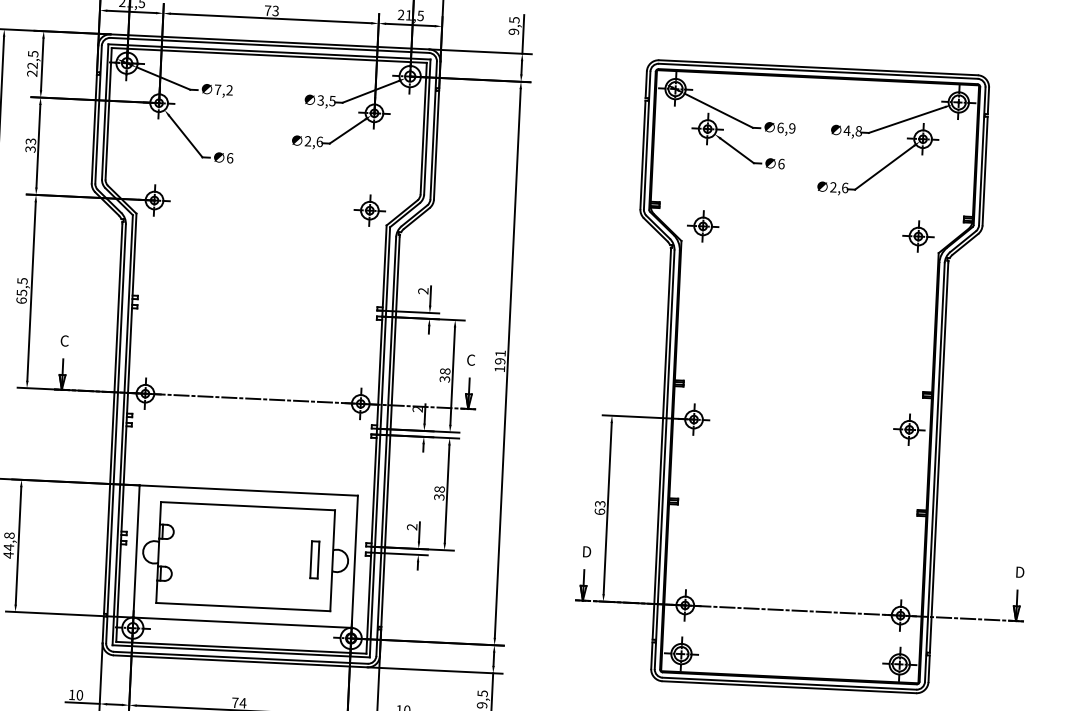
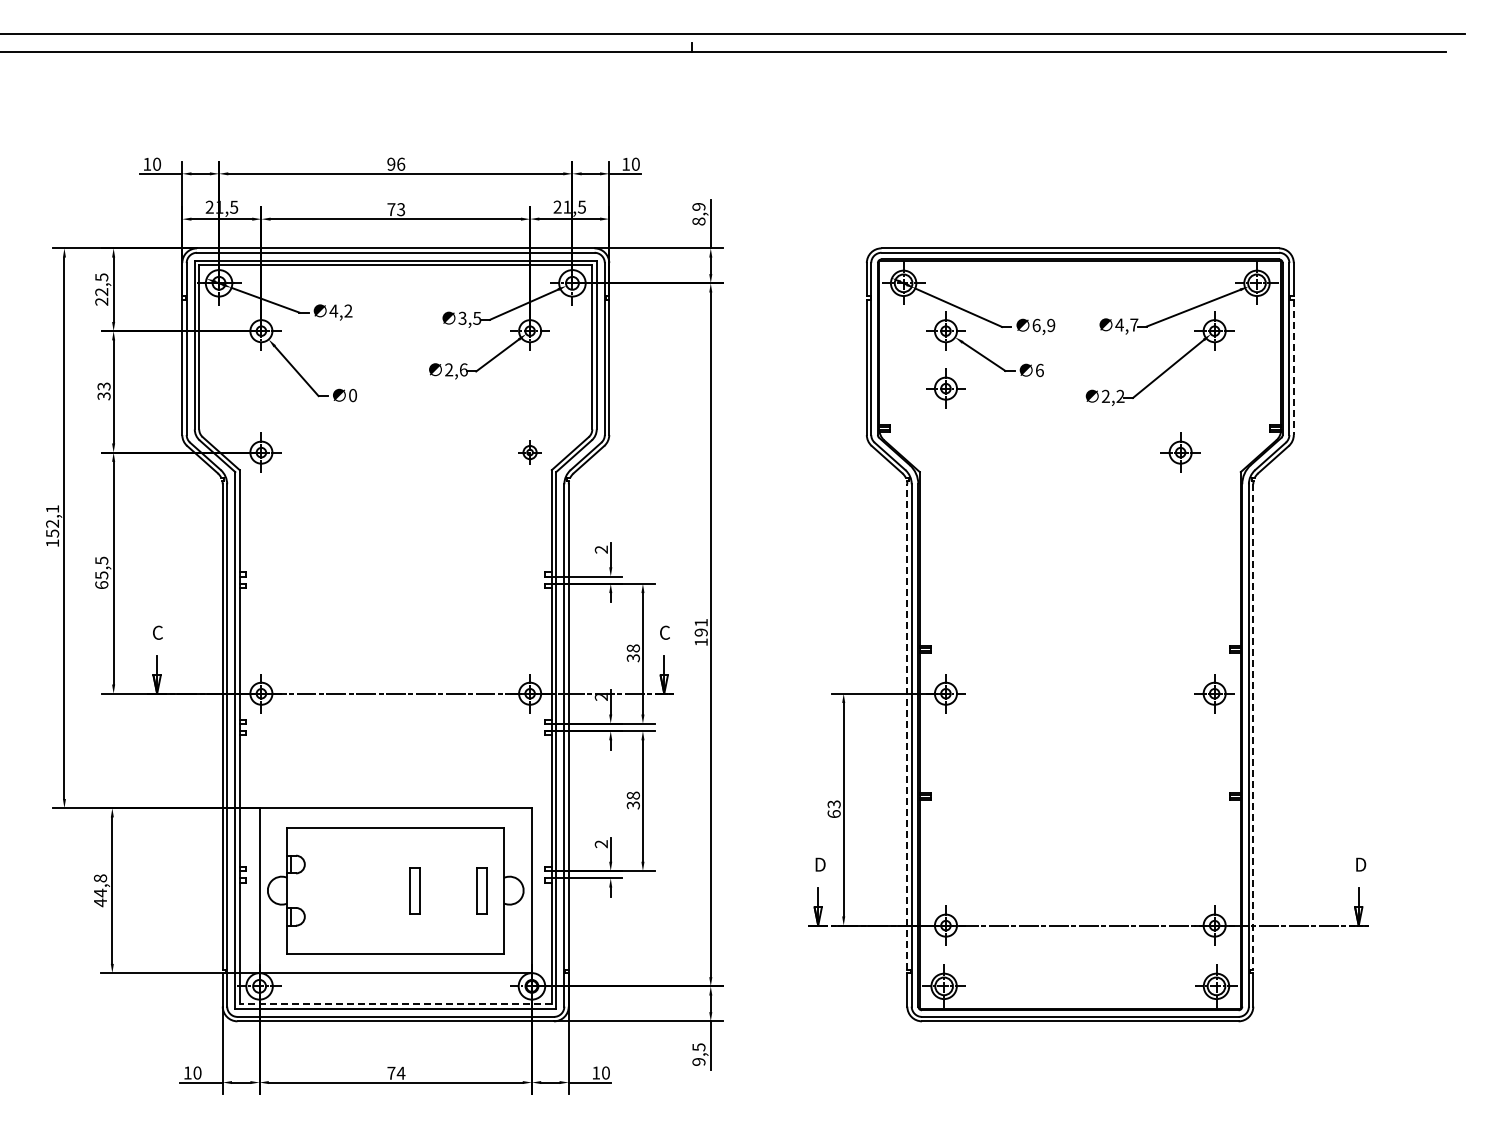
text: (513, 26) -> (698, 214), 9,5 -> 8,9
text: (217, 89) -> (333, 310), 7,2 -> 4,2
text: (859, 130) -> (1134, 324), 4,8 -> 4,7
text: (230, 158) -> (353, 395), 6 -> 0
line: (984, 171) -> (1293, 367), solid -> dashed
text: (845, 187) -> (1120, 396), 2,6 -> 2,2
part: (369, 210) -> (529, 452), size x0.6
part: (702, 226) -> (945, 388), moved
part: (918, 236) -> (1180, 452), moved
line: (661, 445) -> (907, 727), solid -> dashed
line: (939, 458) -> (1253, 727), solid -> dashed
part: (260, 557) -> (414, 890), added
line: (241, 647) -> (395, 1004), solid -> dashed

